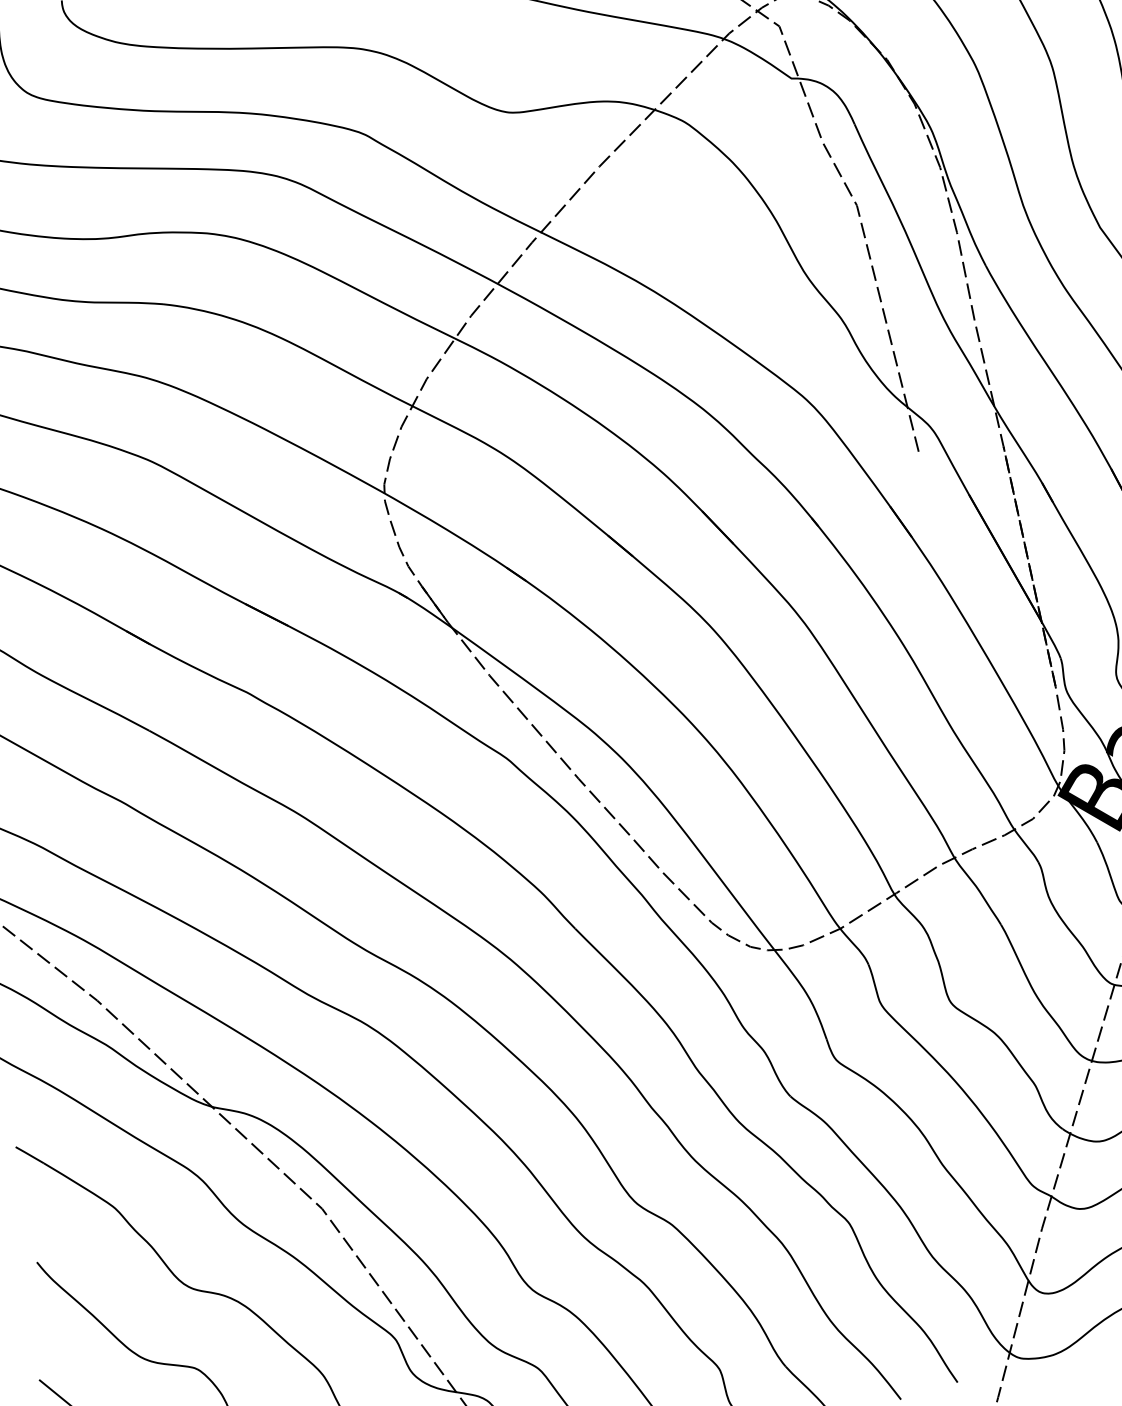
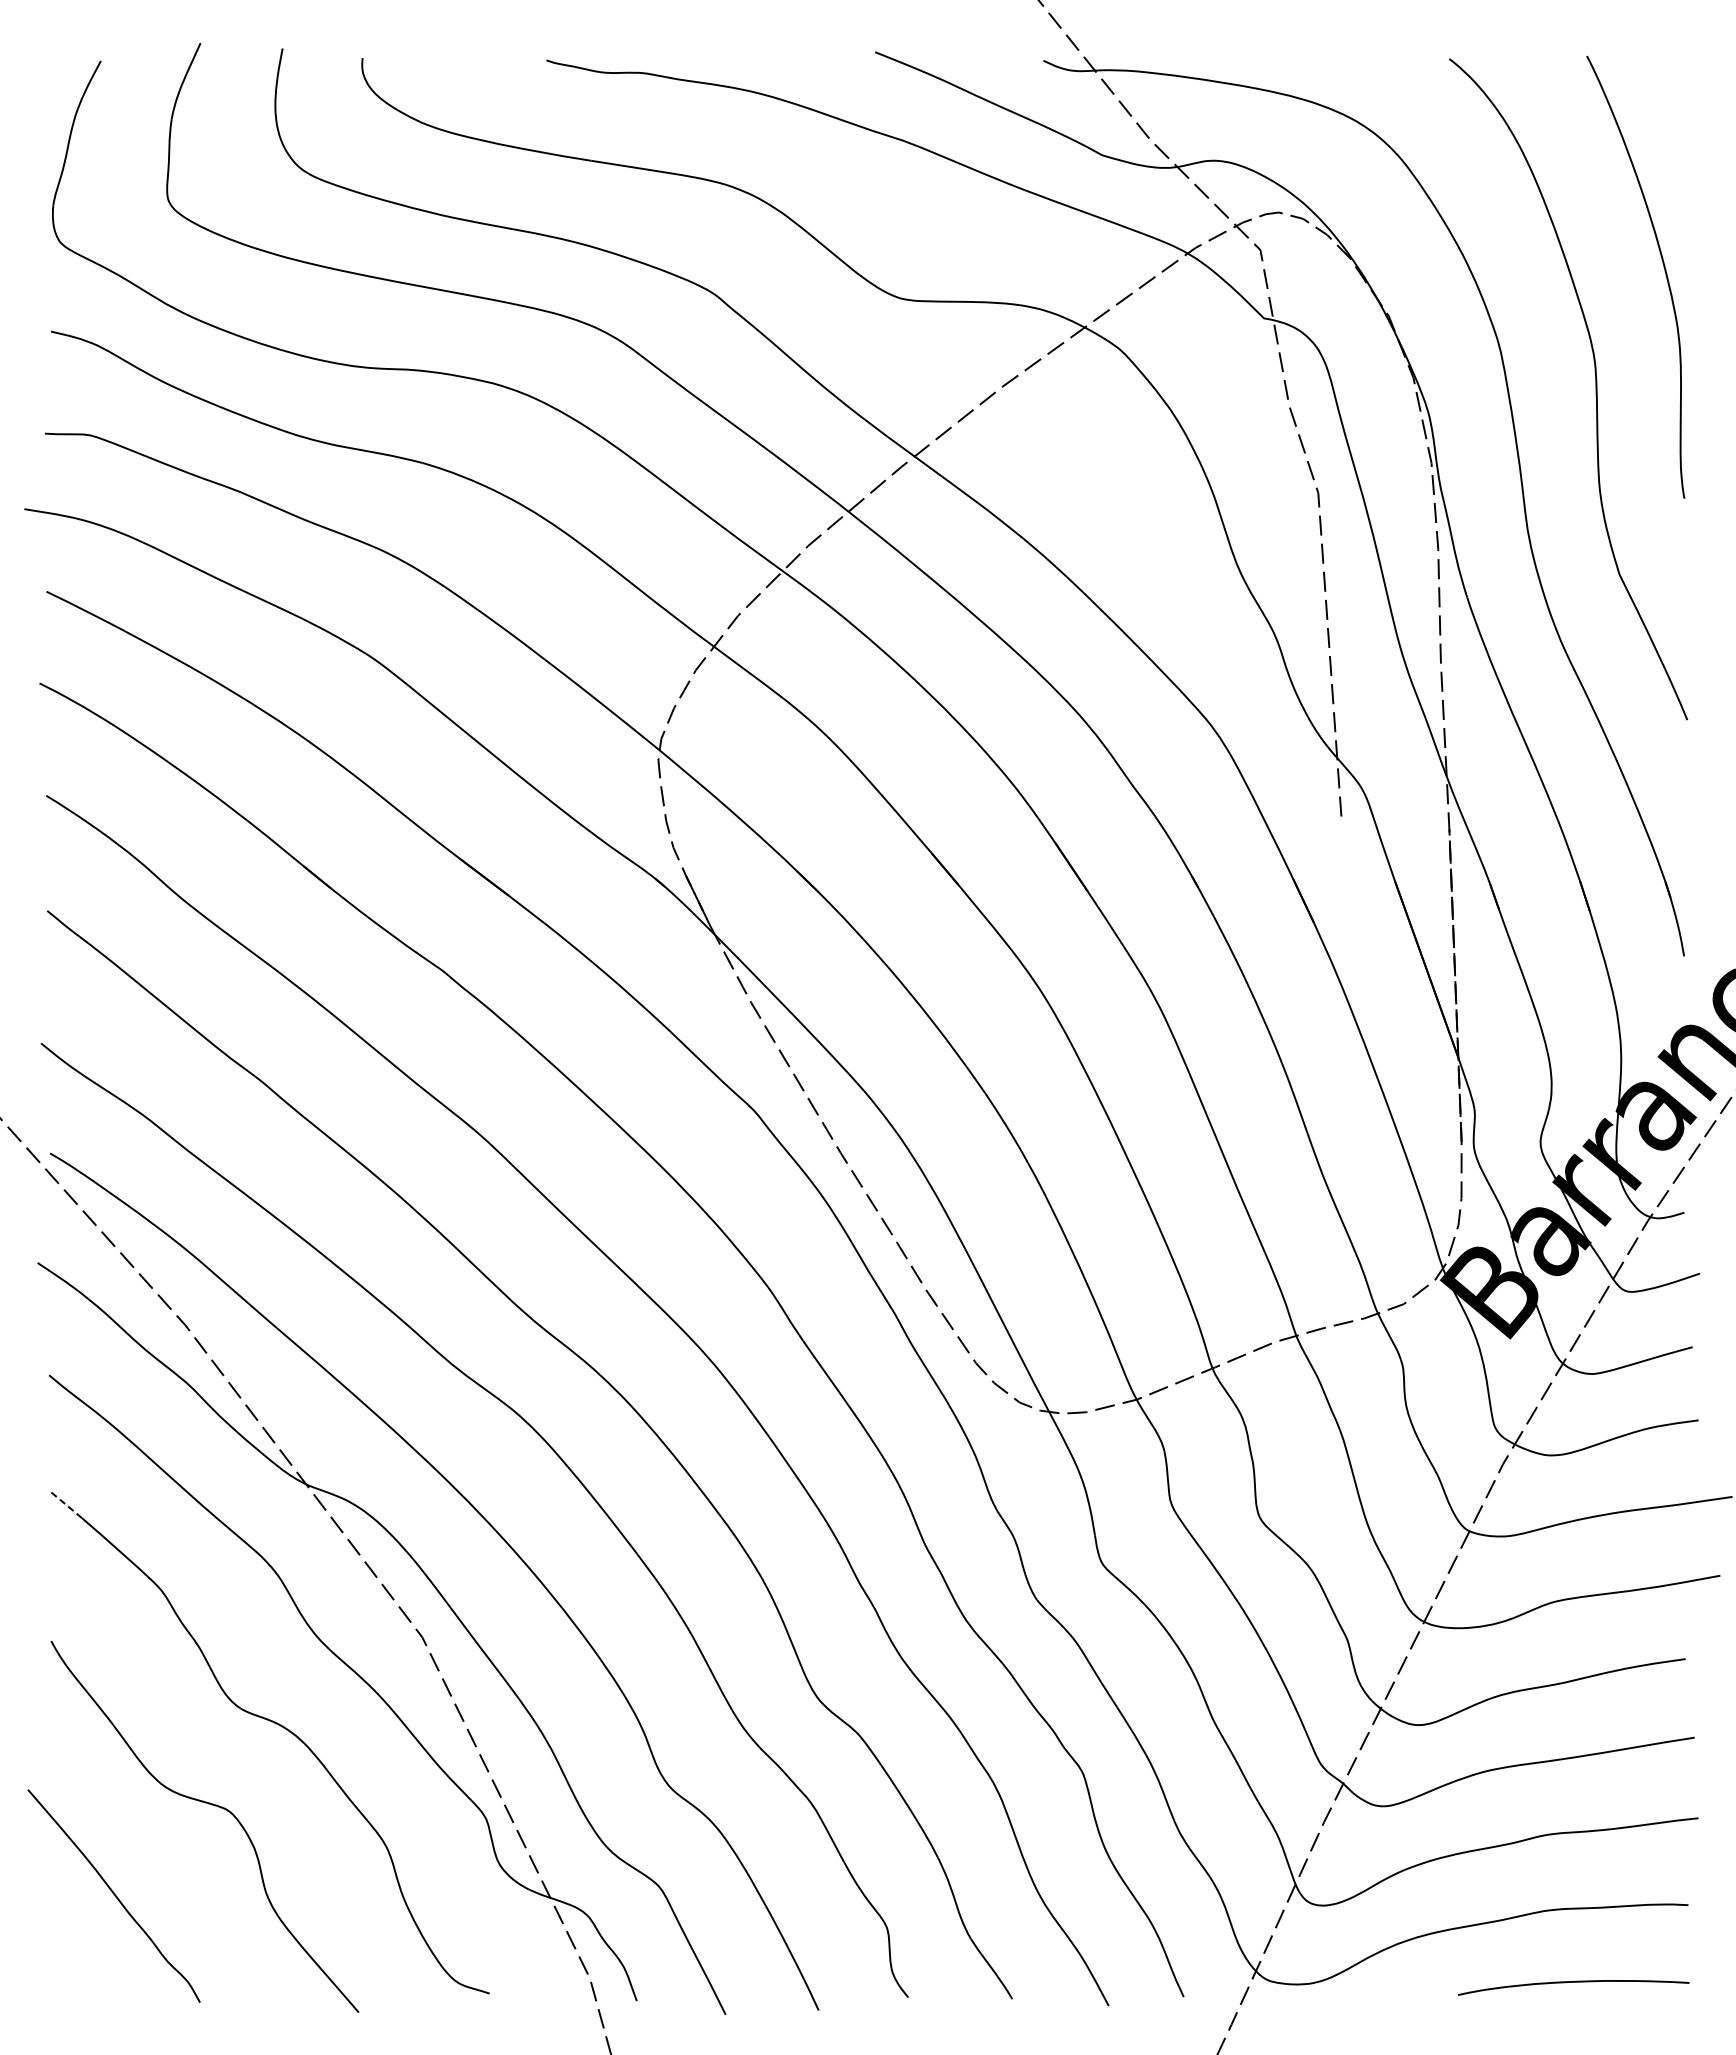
line: (29, 1155) -> (65, 1504), solid -> dashed

